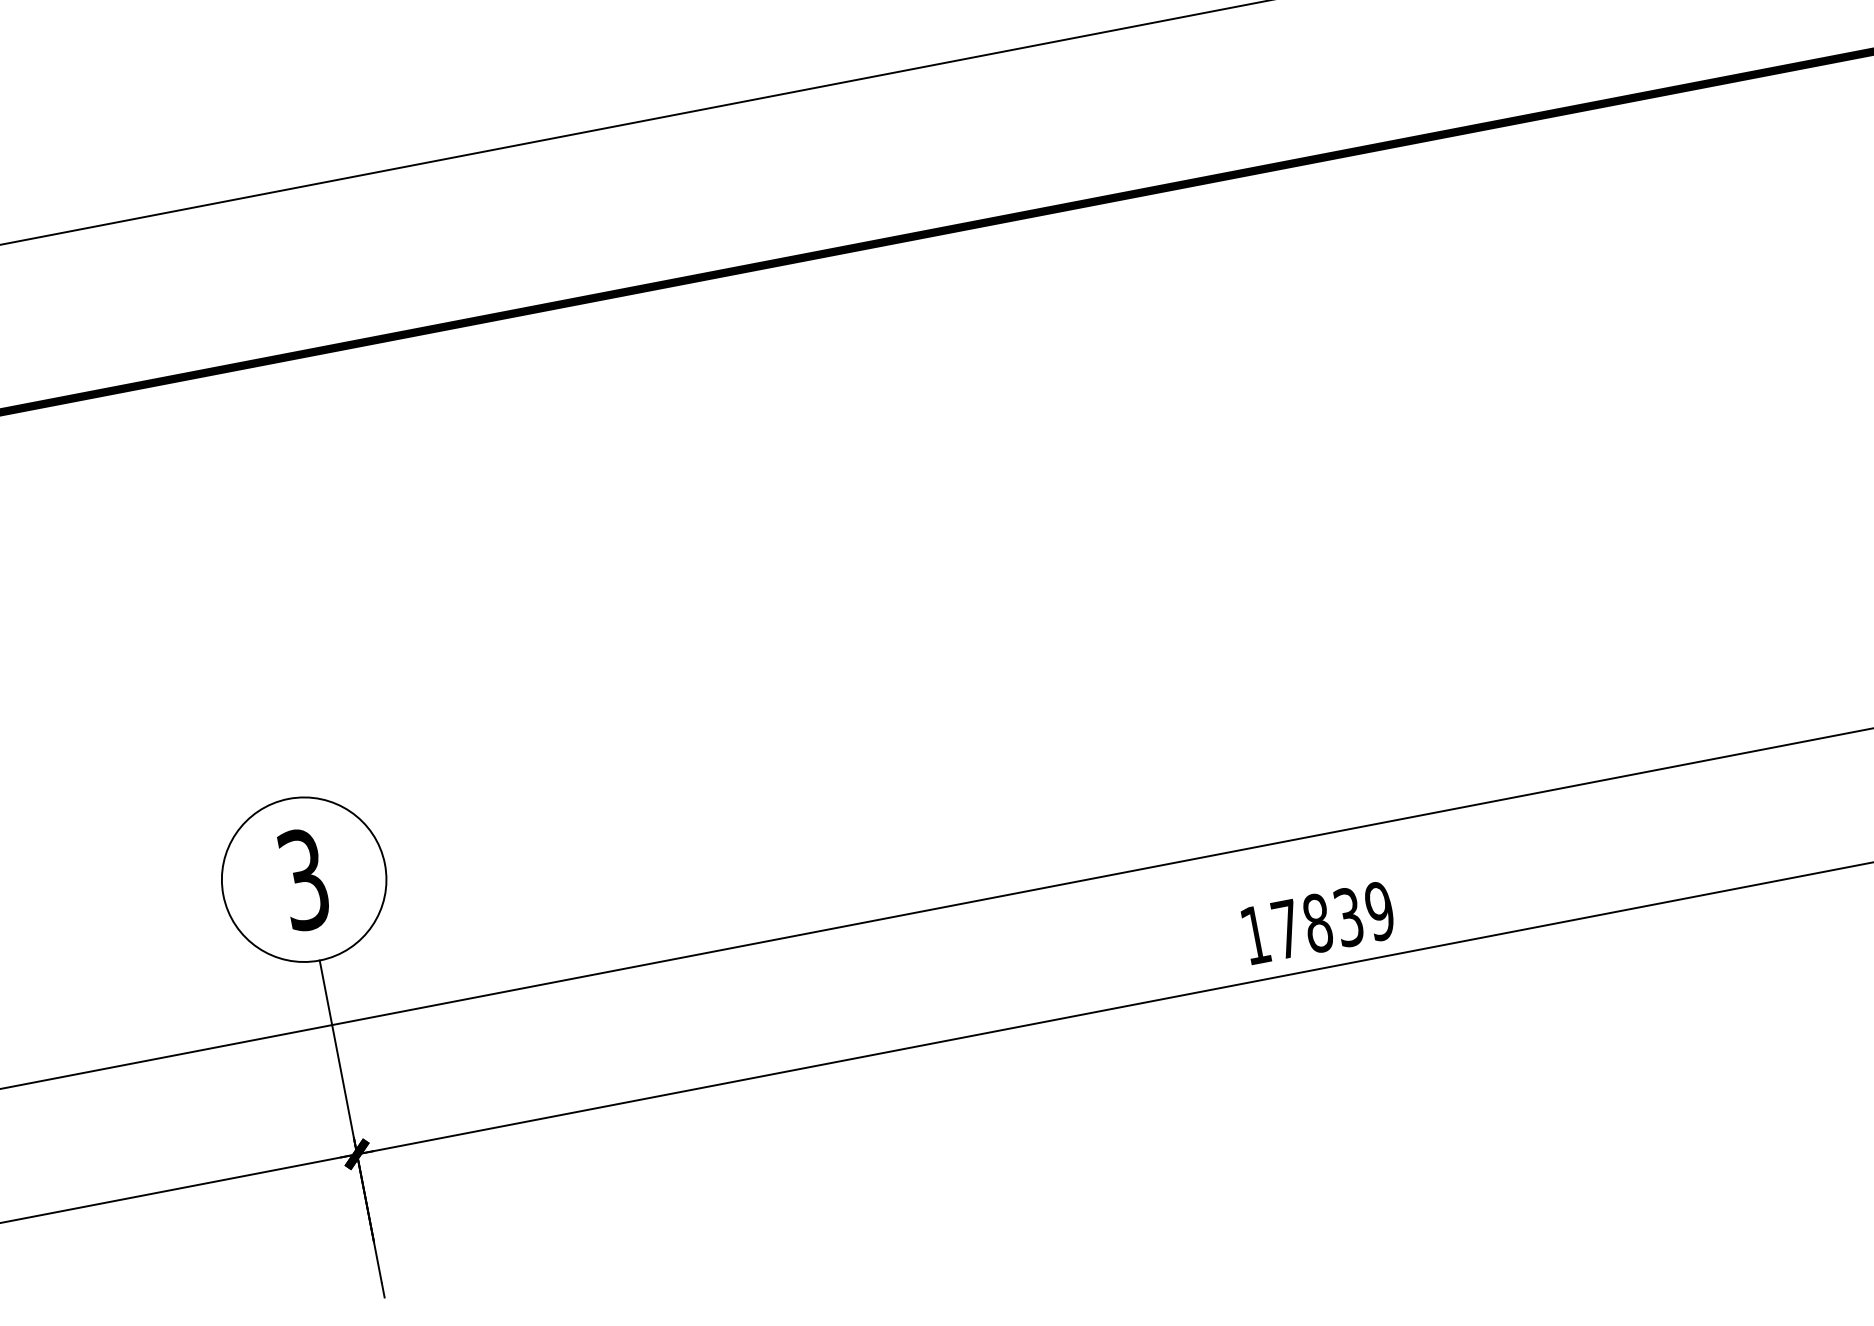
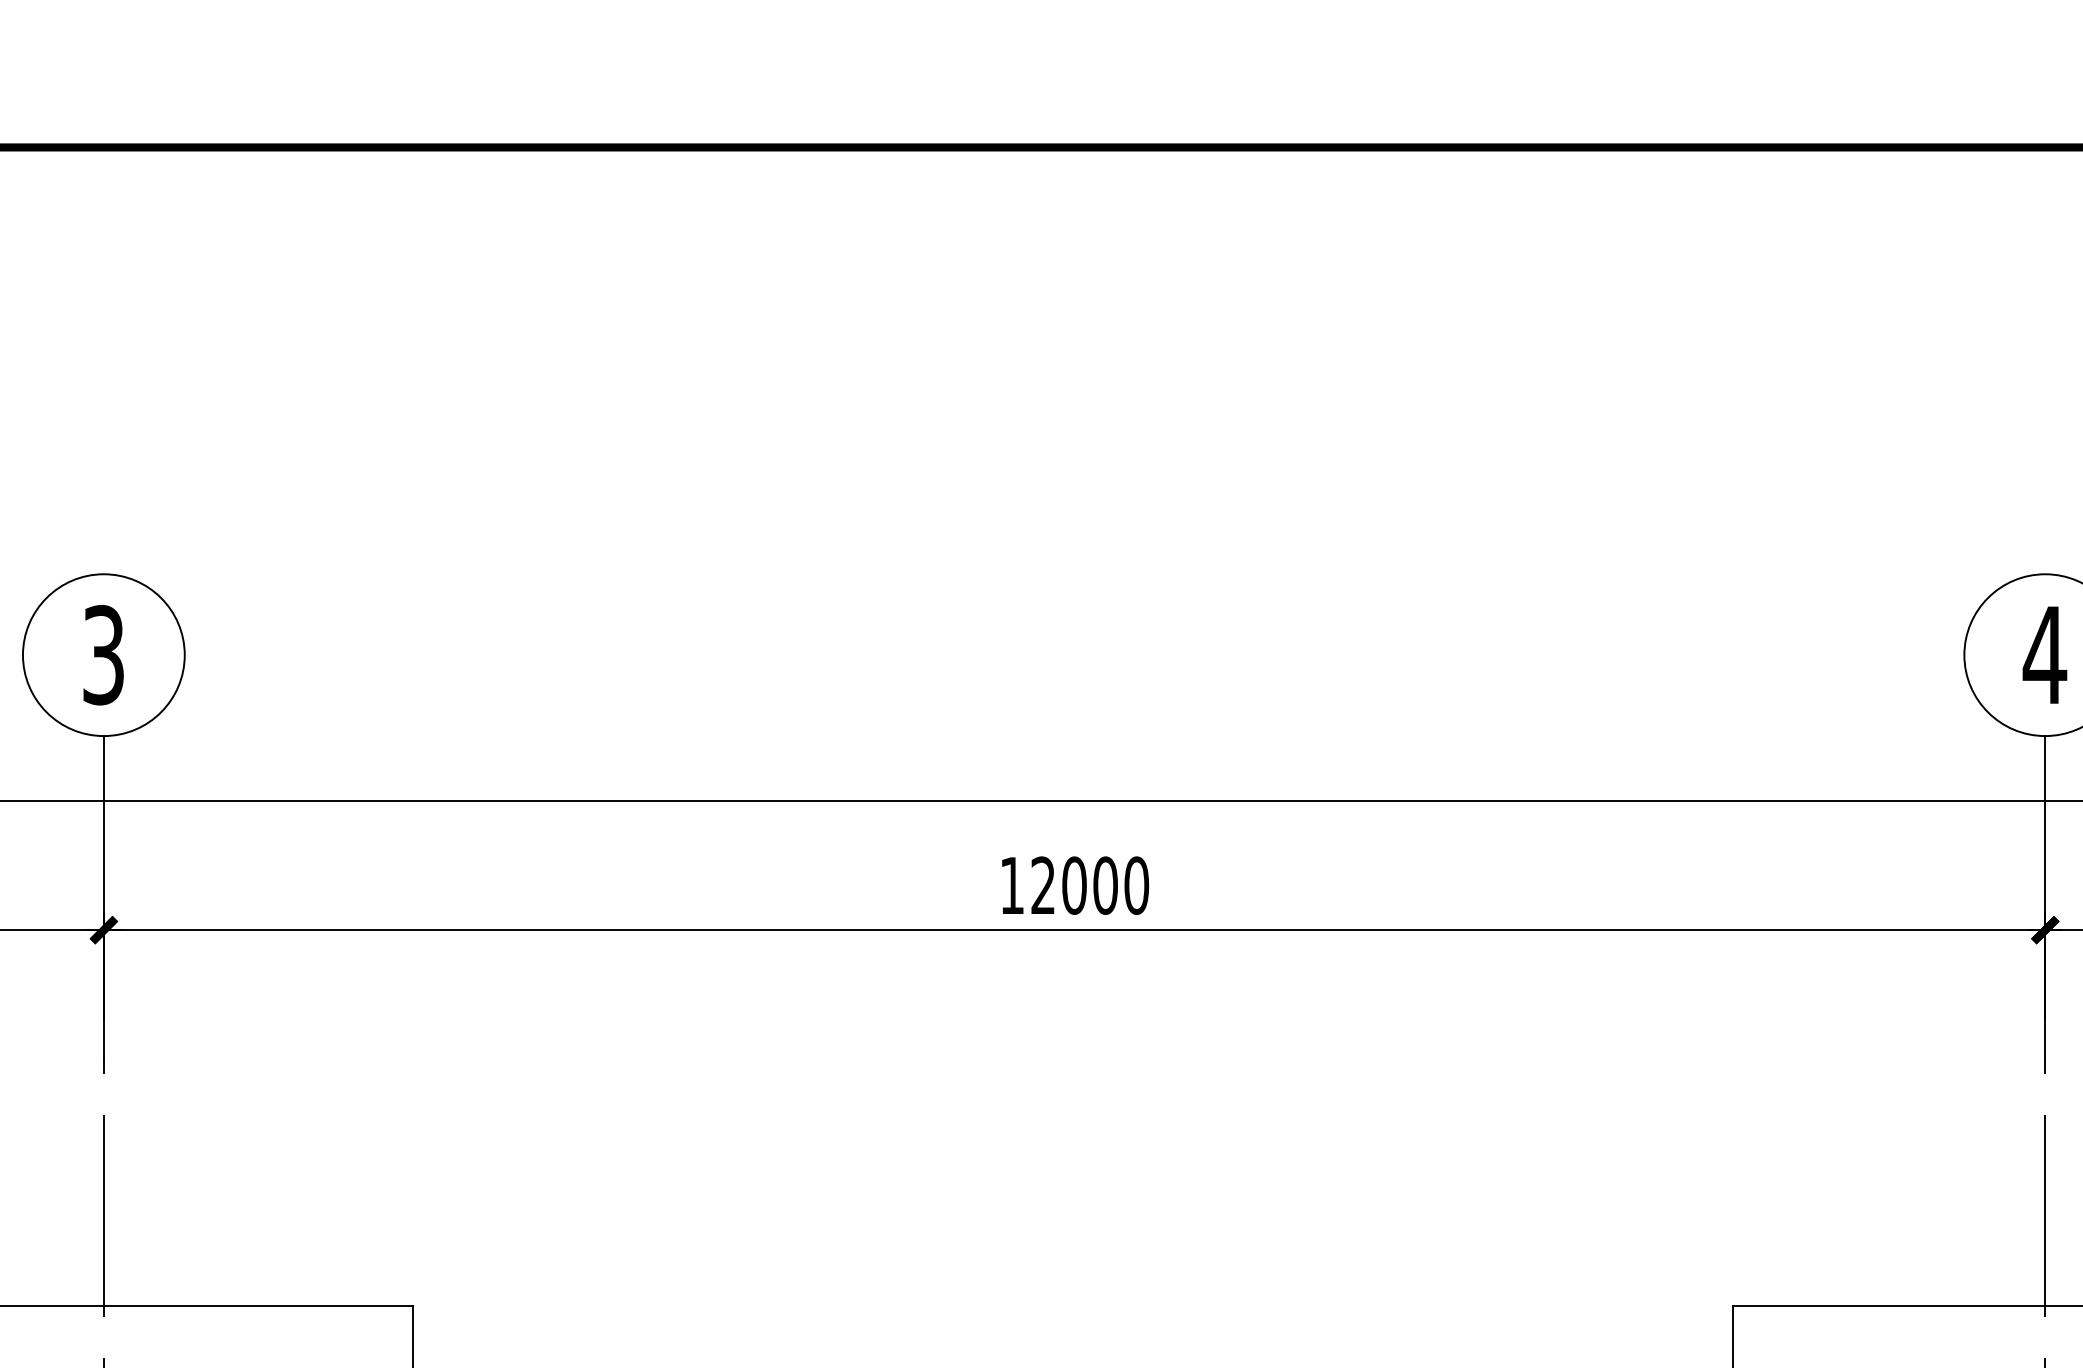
text: (1333, 920) -> (1090, 885), 17839 -> 12000

